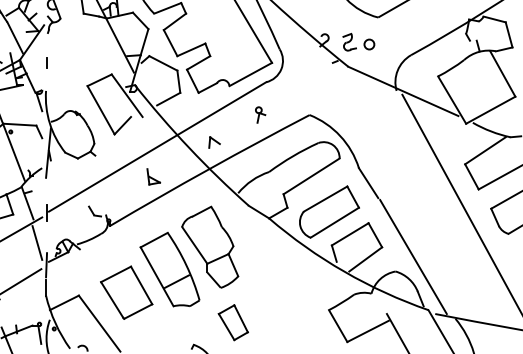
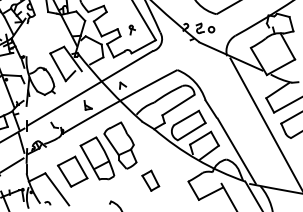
line: (45, 61) -> (26, 39), removed
part: (259, 114) -> (131, 29), moved
part: (232, 322) -> (150, 180), moved

